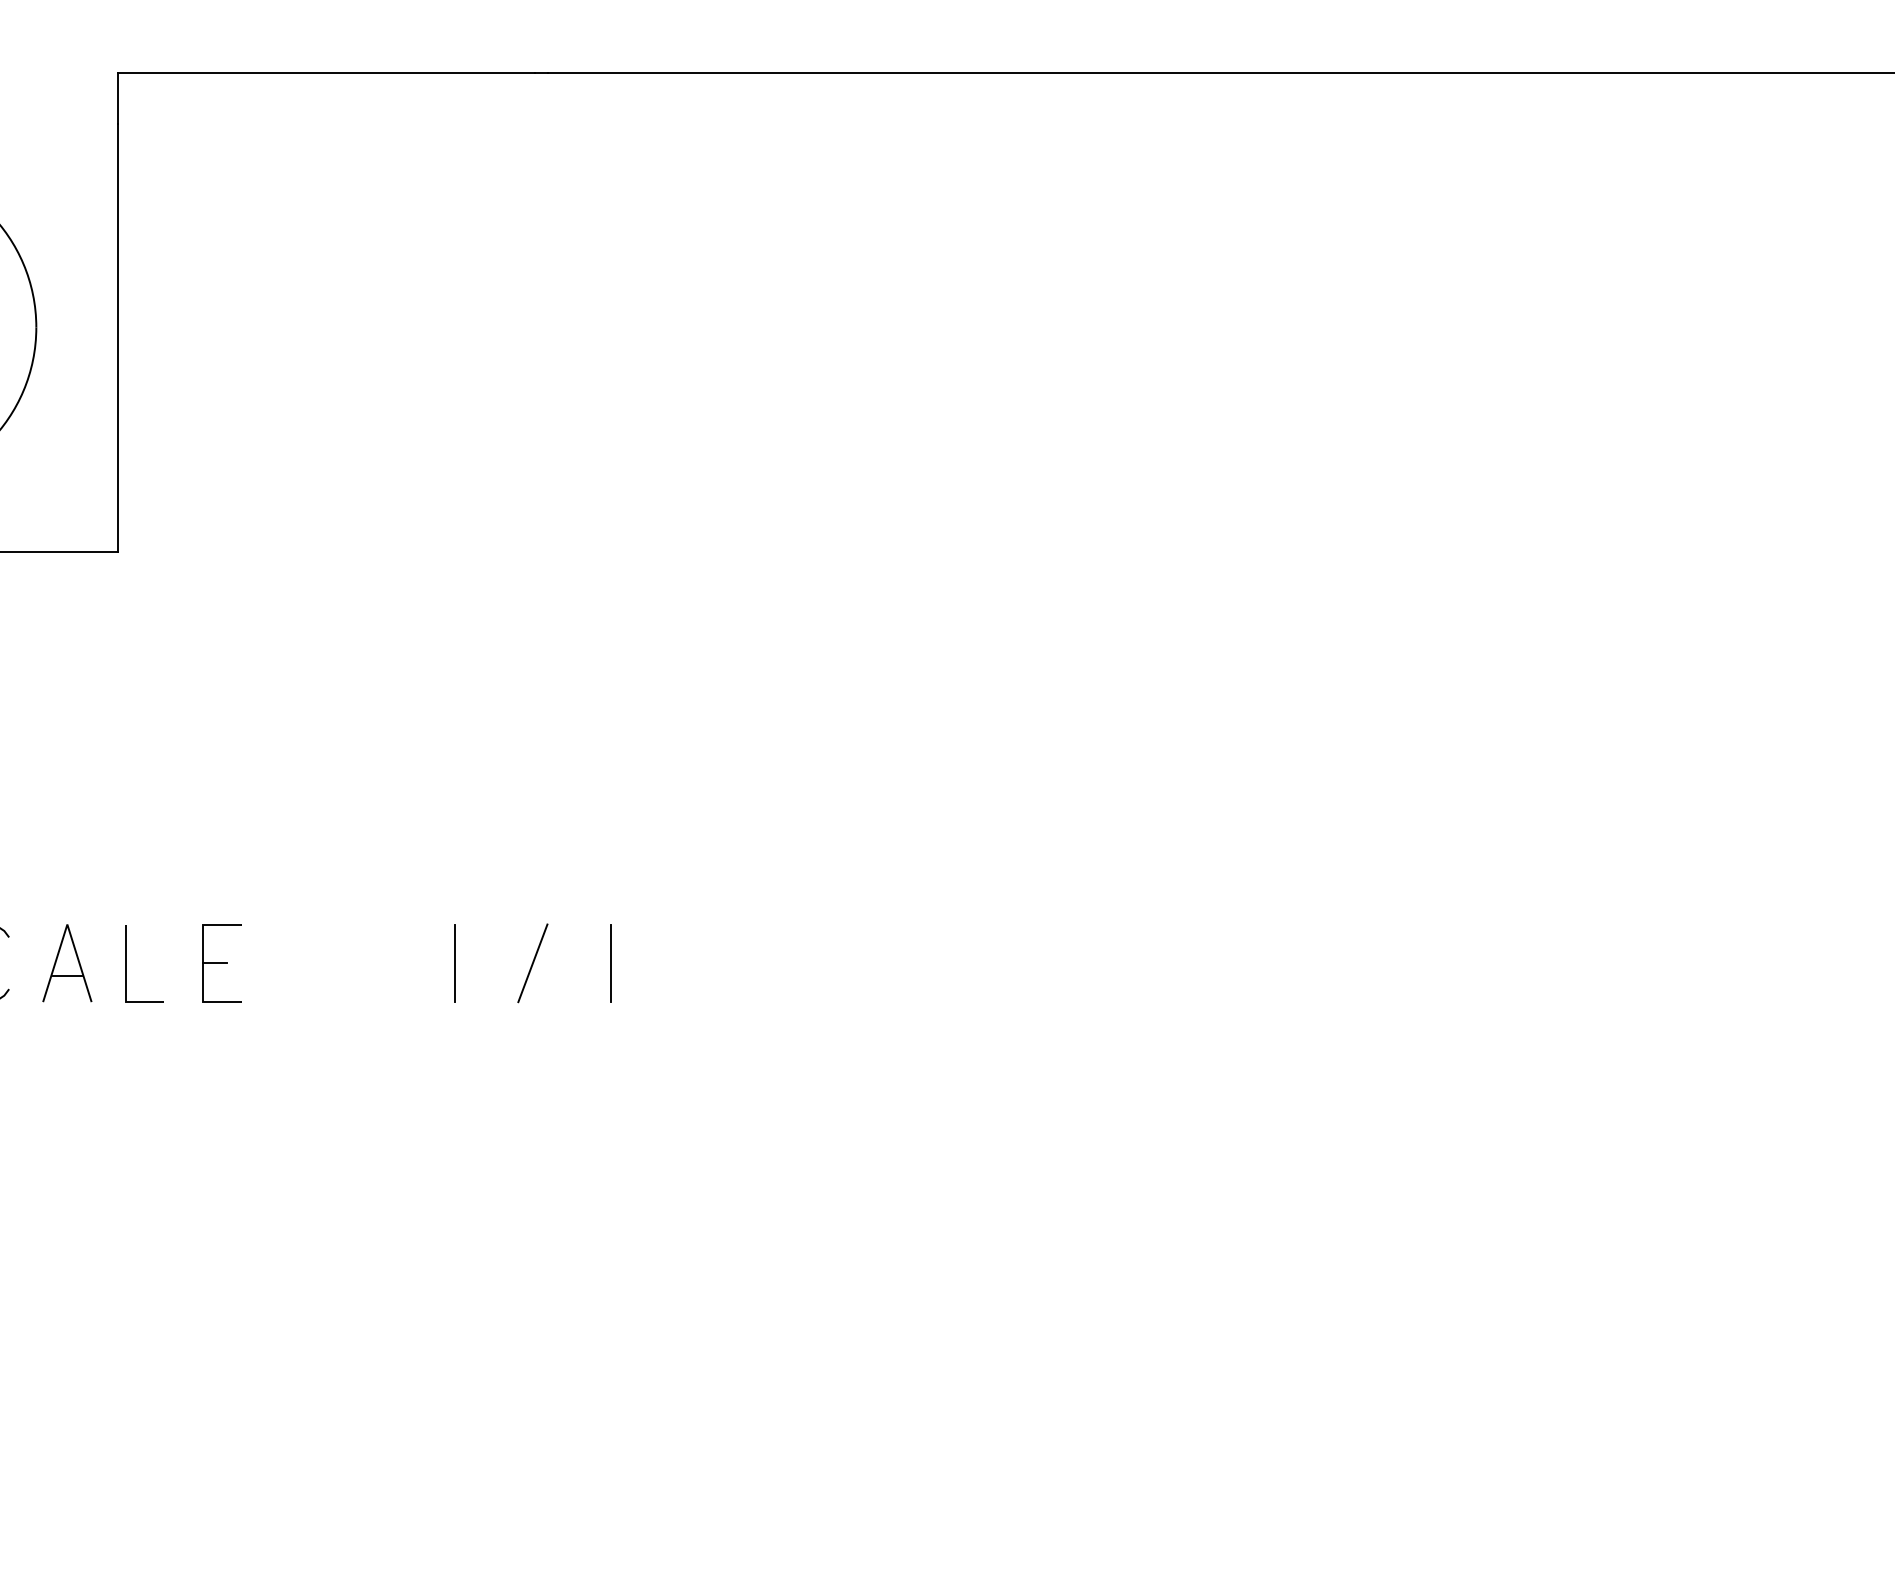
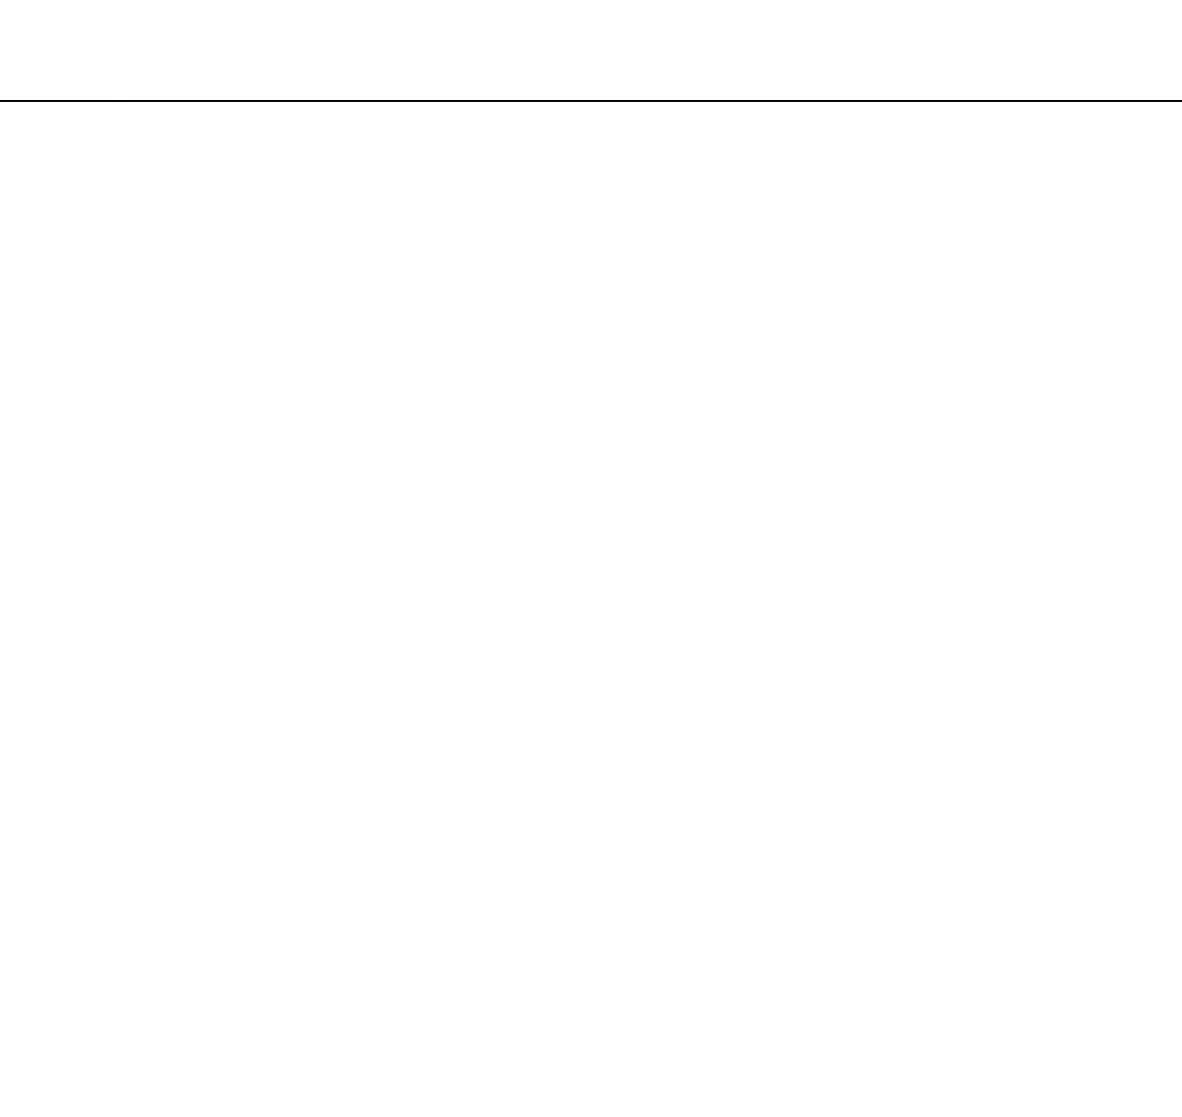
line: (455, 963) -> (51, 797), removed
line: (532, 963) -> (111, 797), removed
line: (610, 963) -> (172, 797), removed

